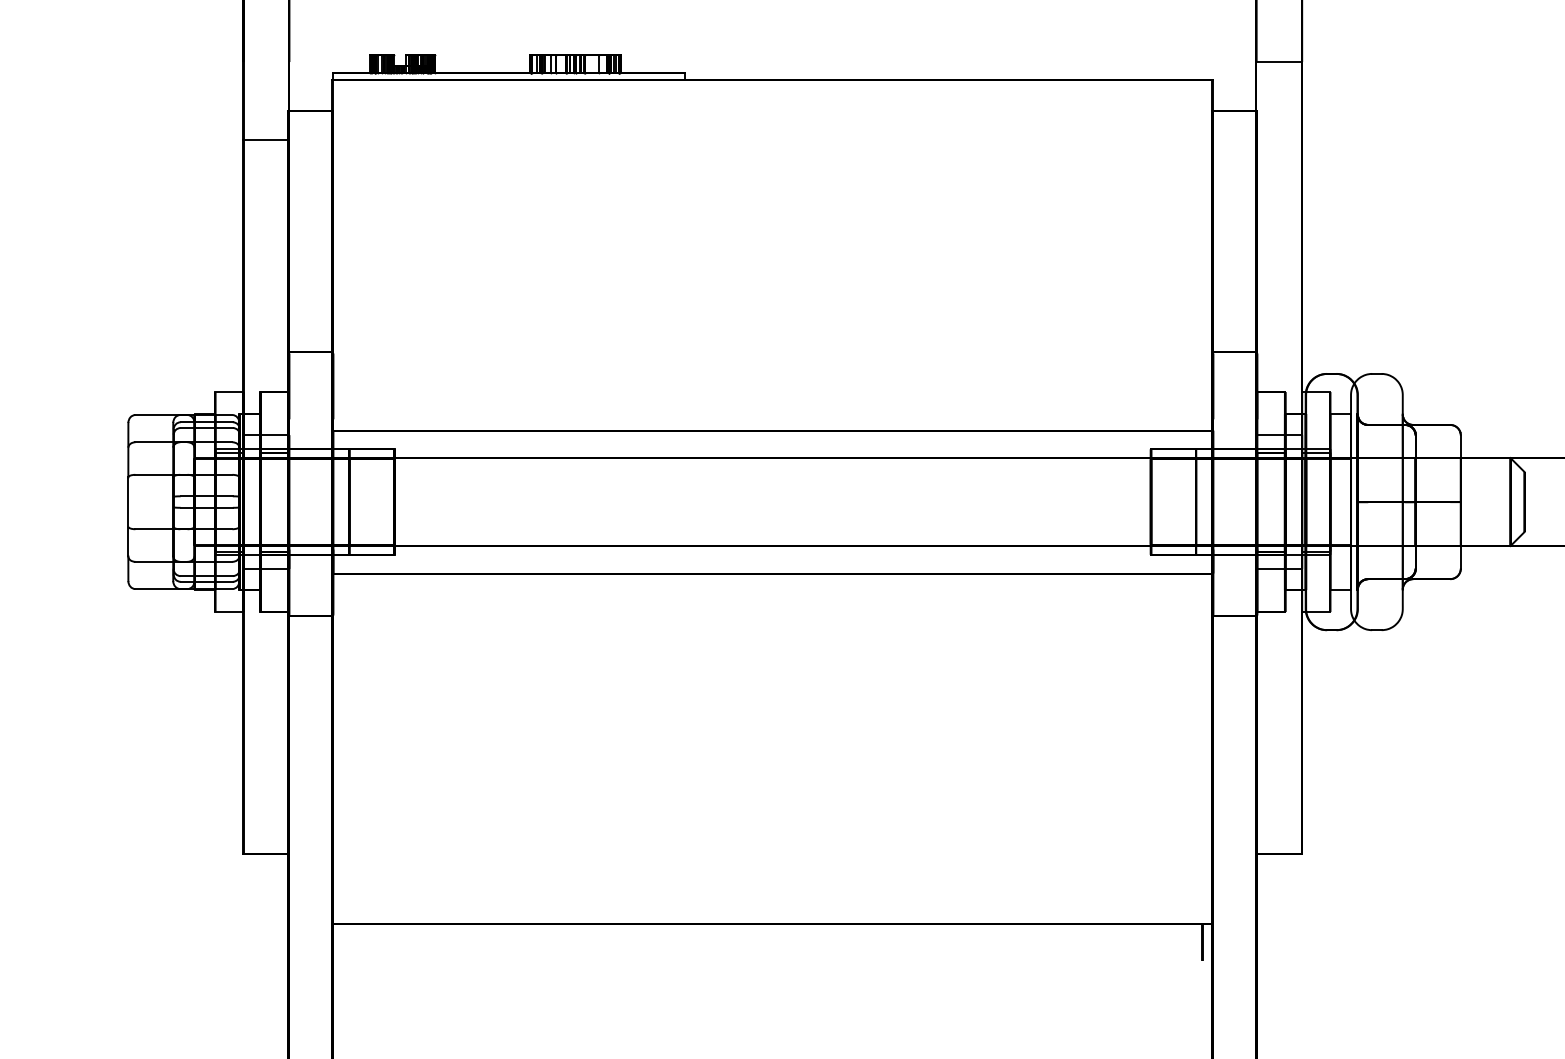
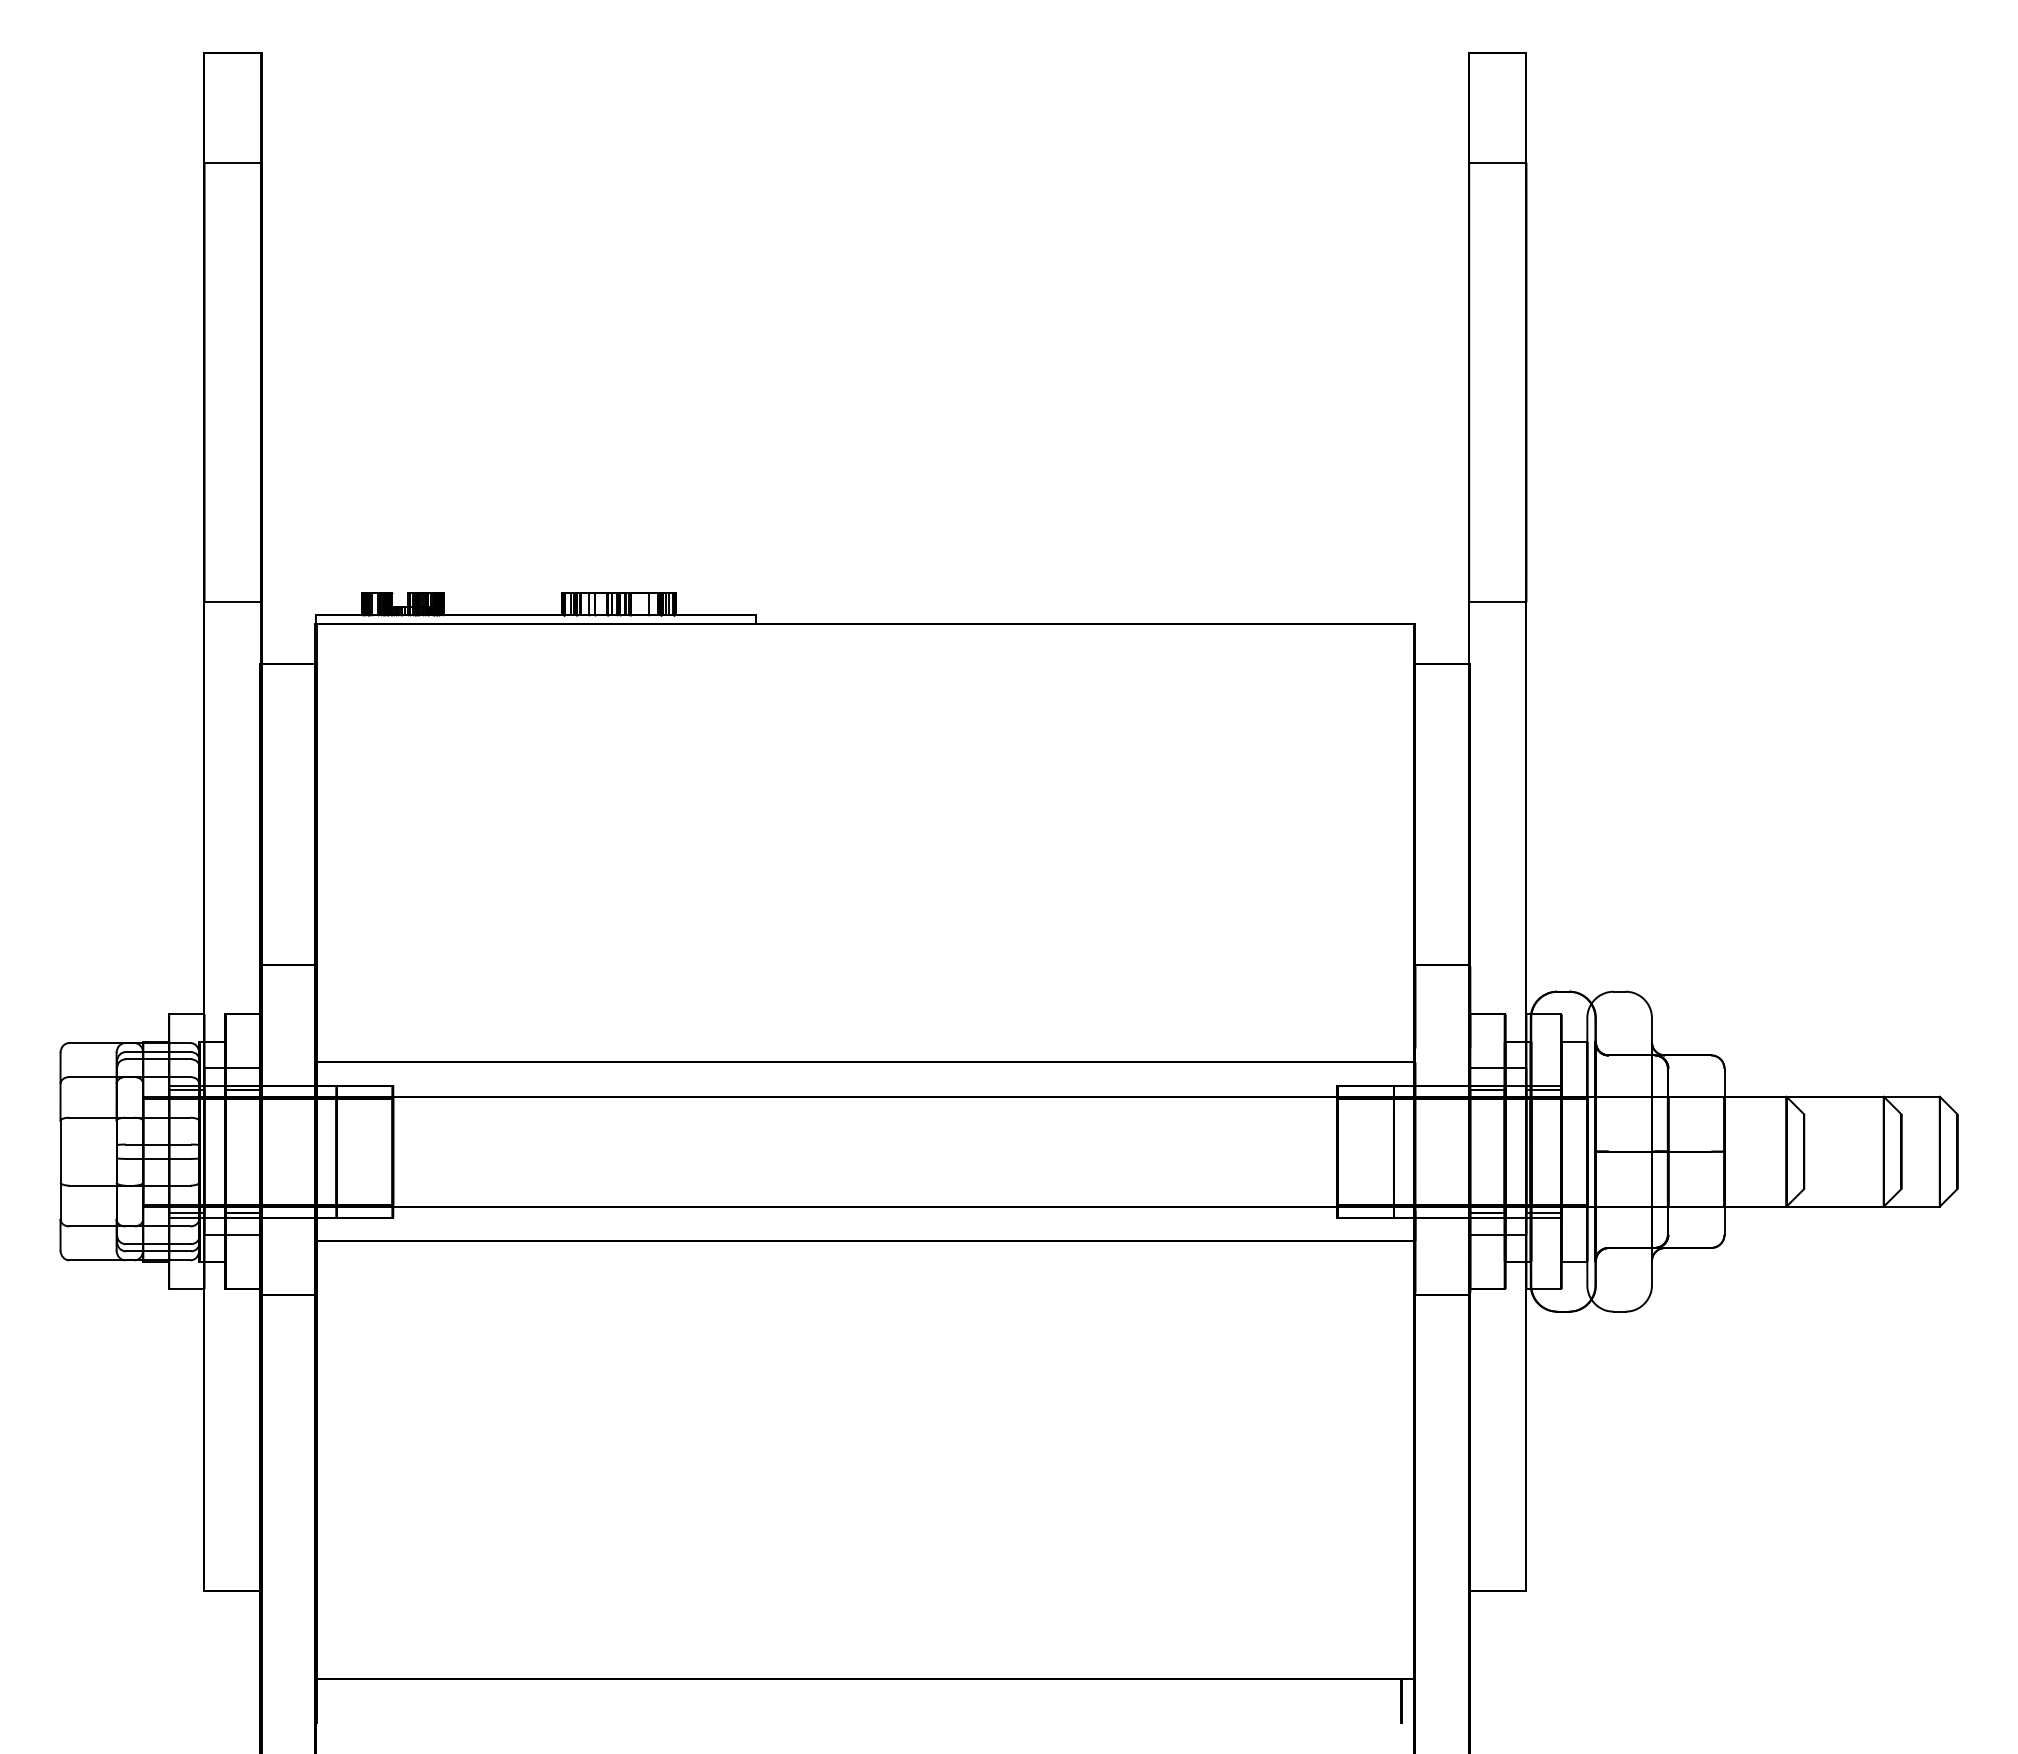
line: (266, 139) -> (232, 602), moved

